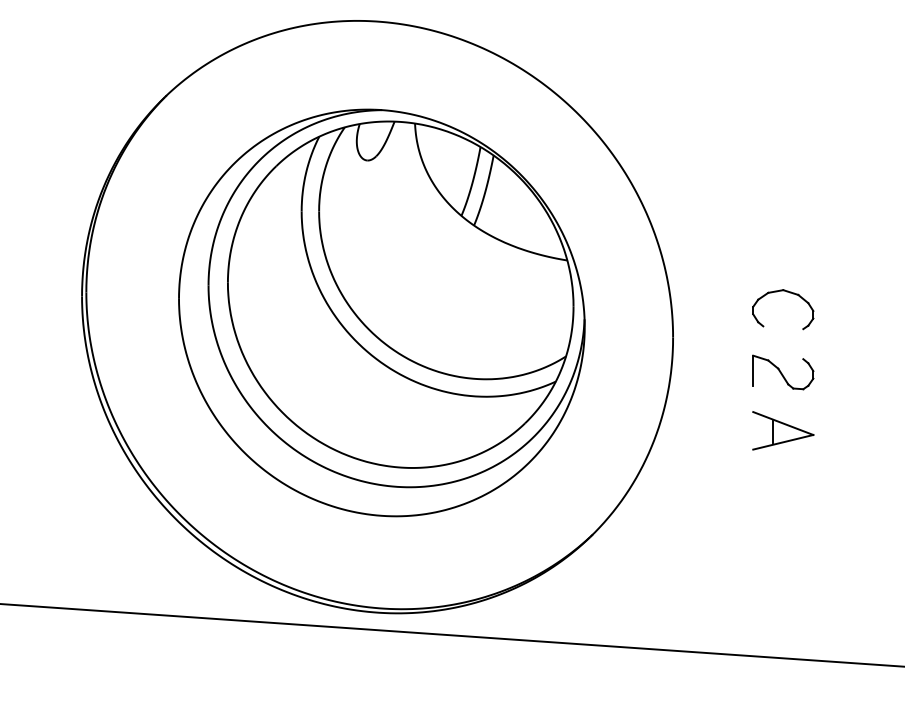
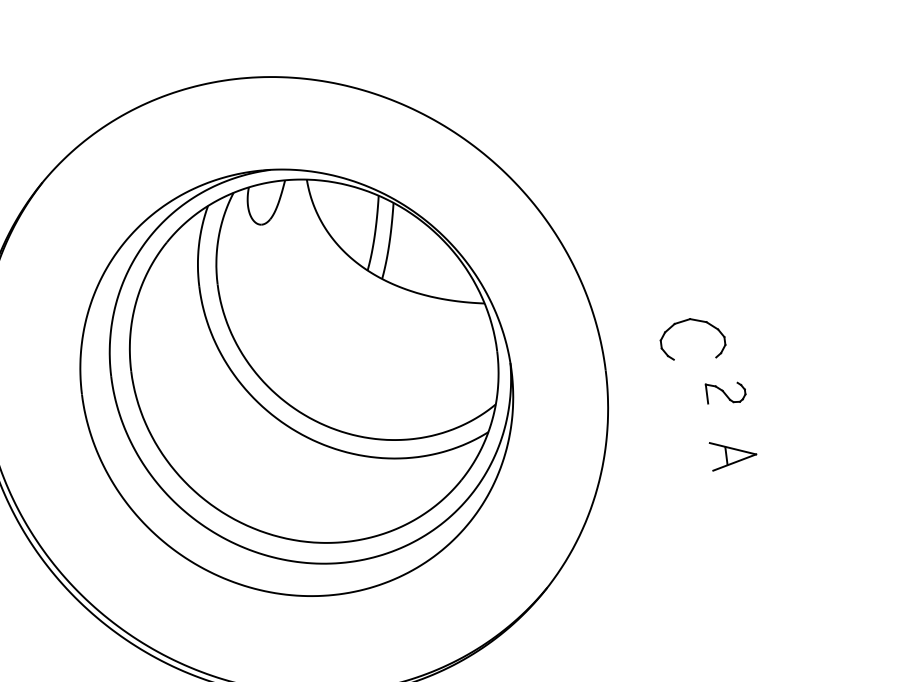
part: (789, 293) -> (697, 321), moved
part: (783, 372) -> (726, 392), size x0.6
part: (783, 430) -> (733, 453), size x0.7

